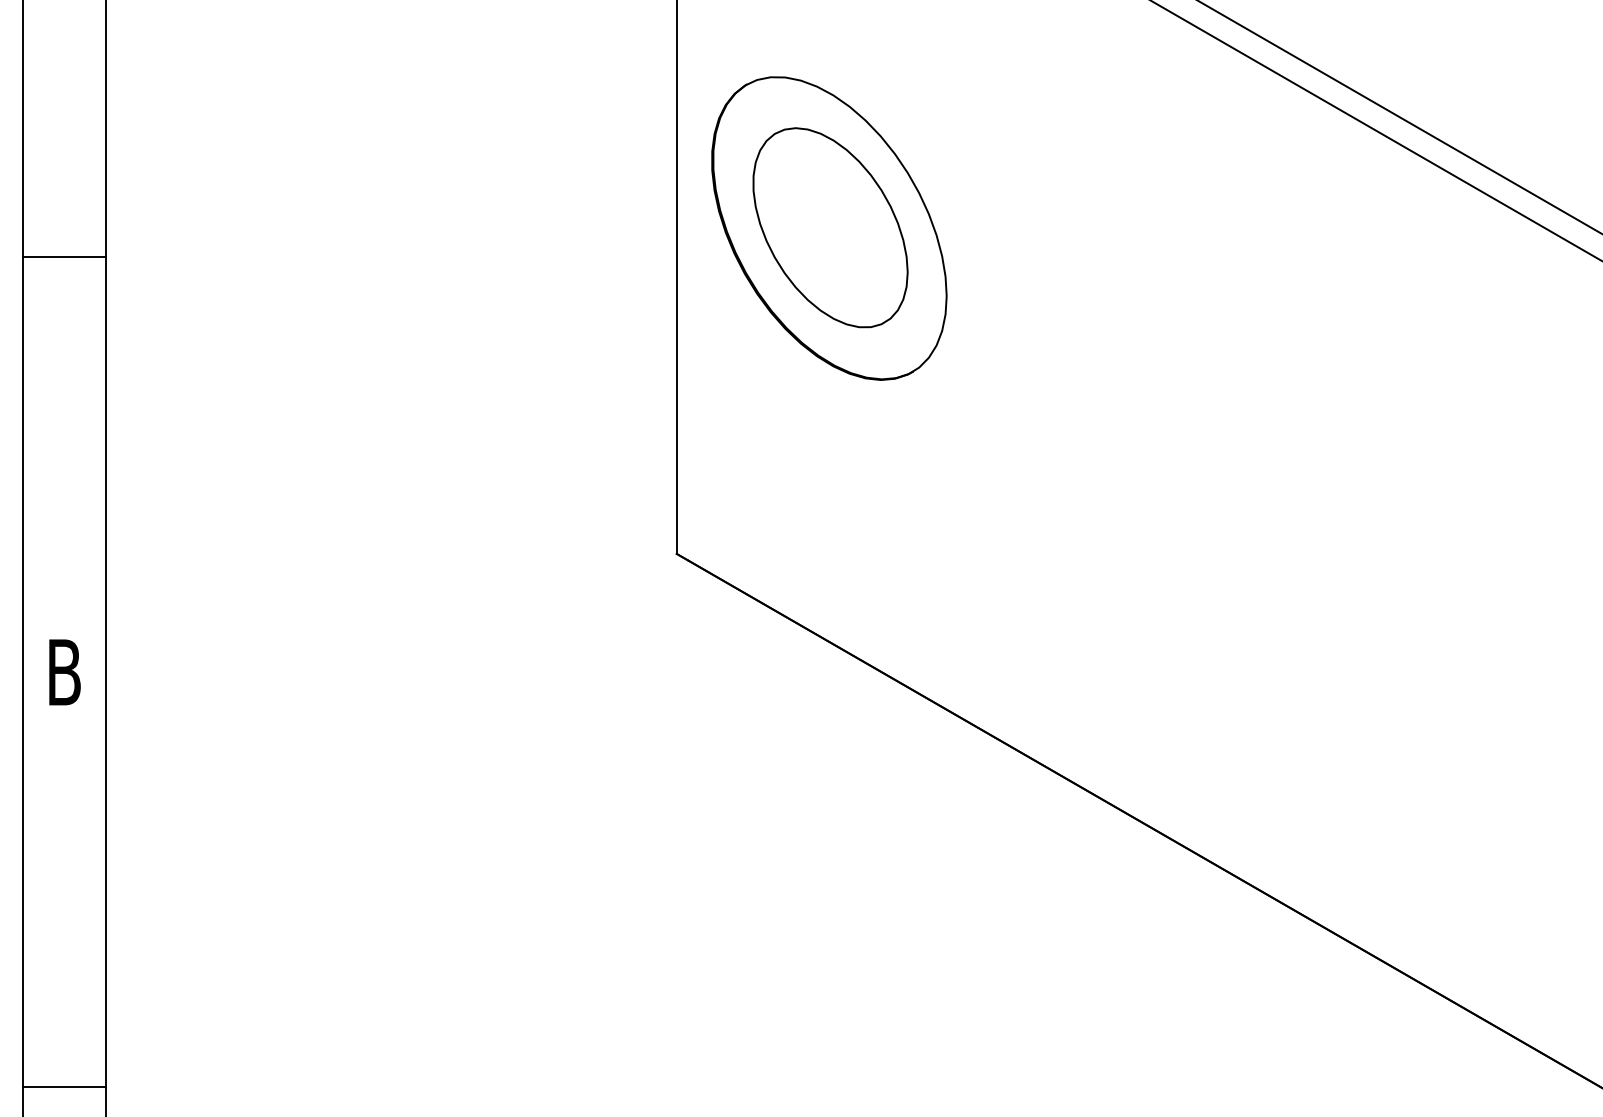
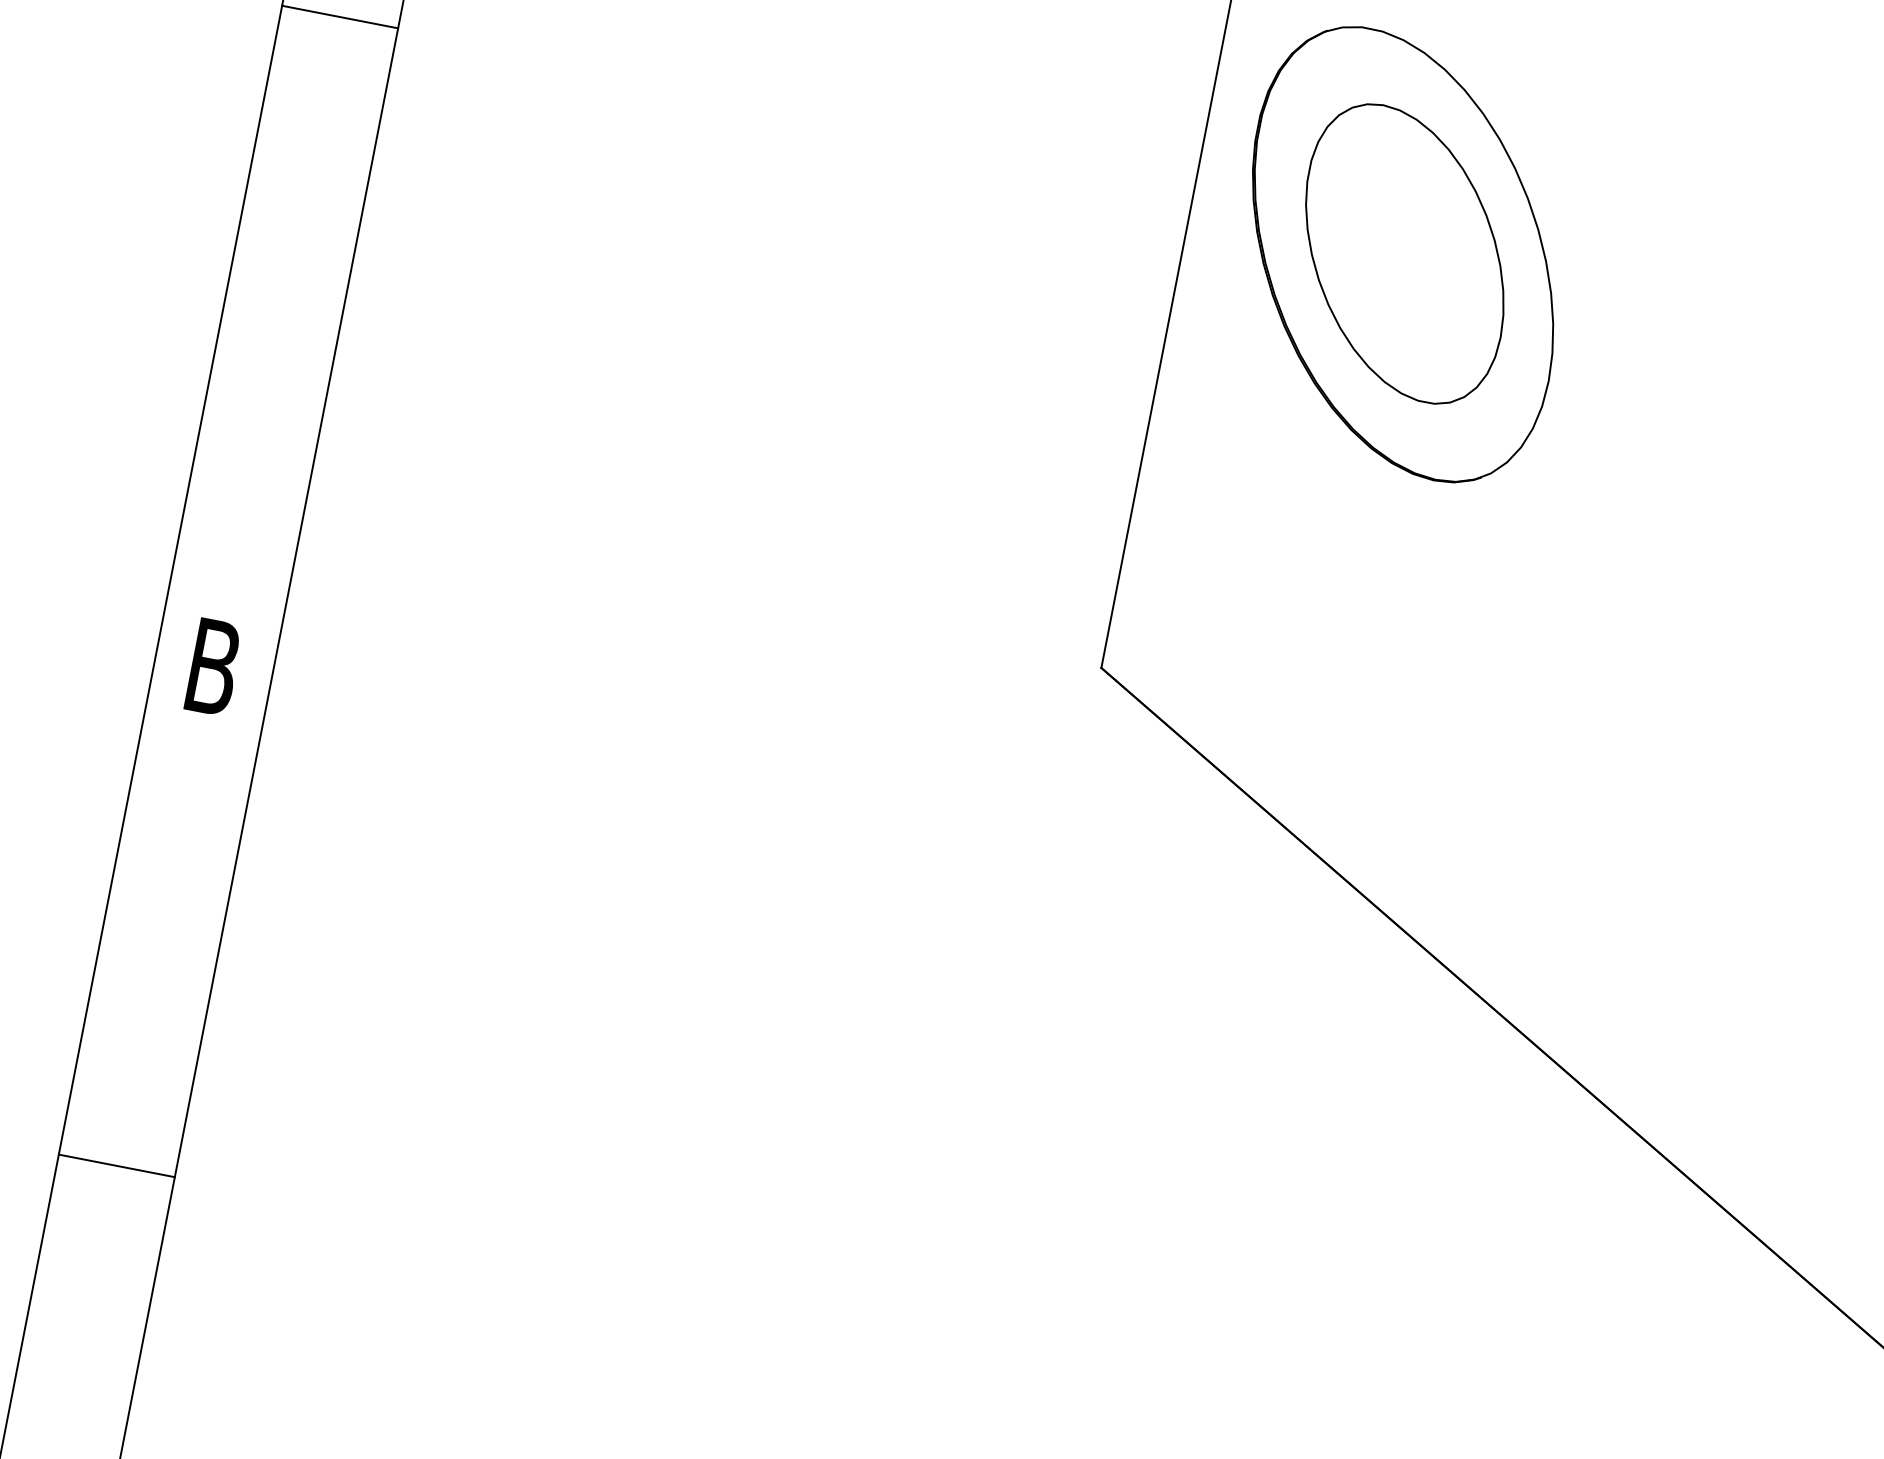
line: (64, 257) -> (339, 17), moved
line: (64, 1087) -> (116, 1166), moved

